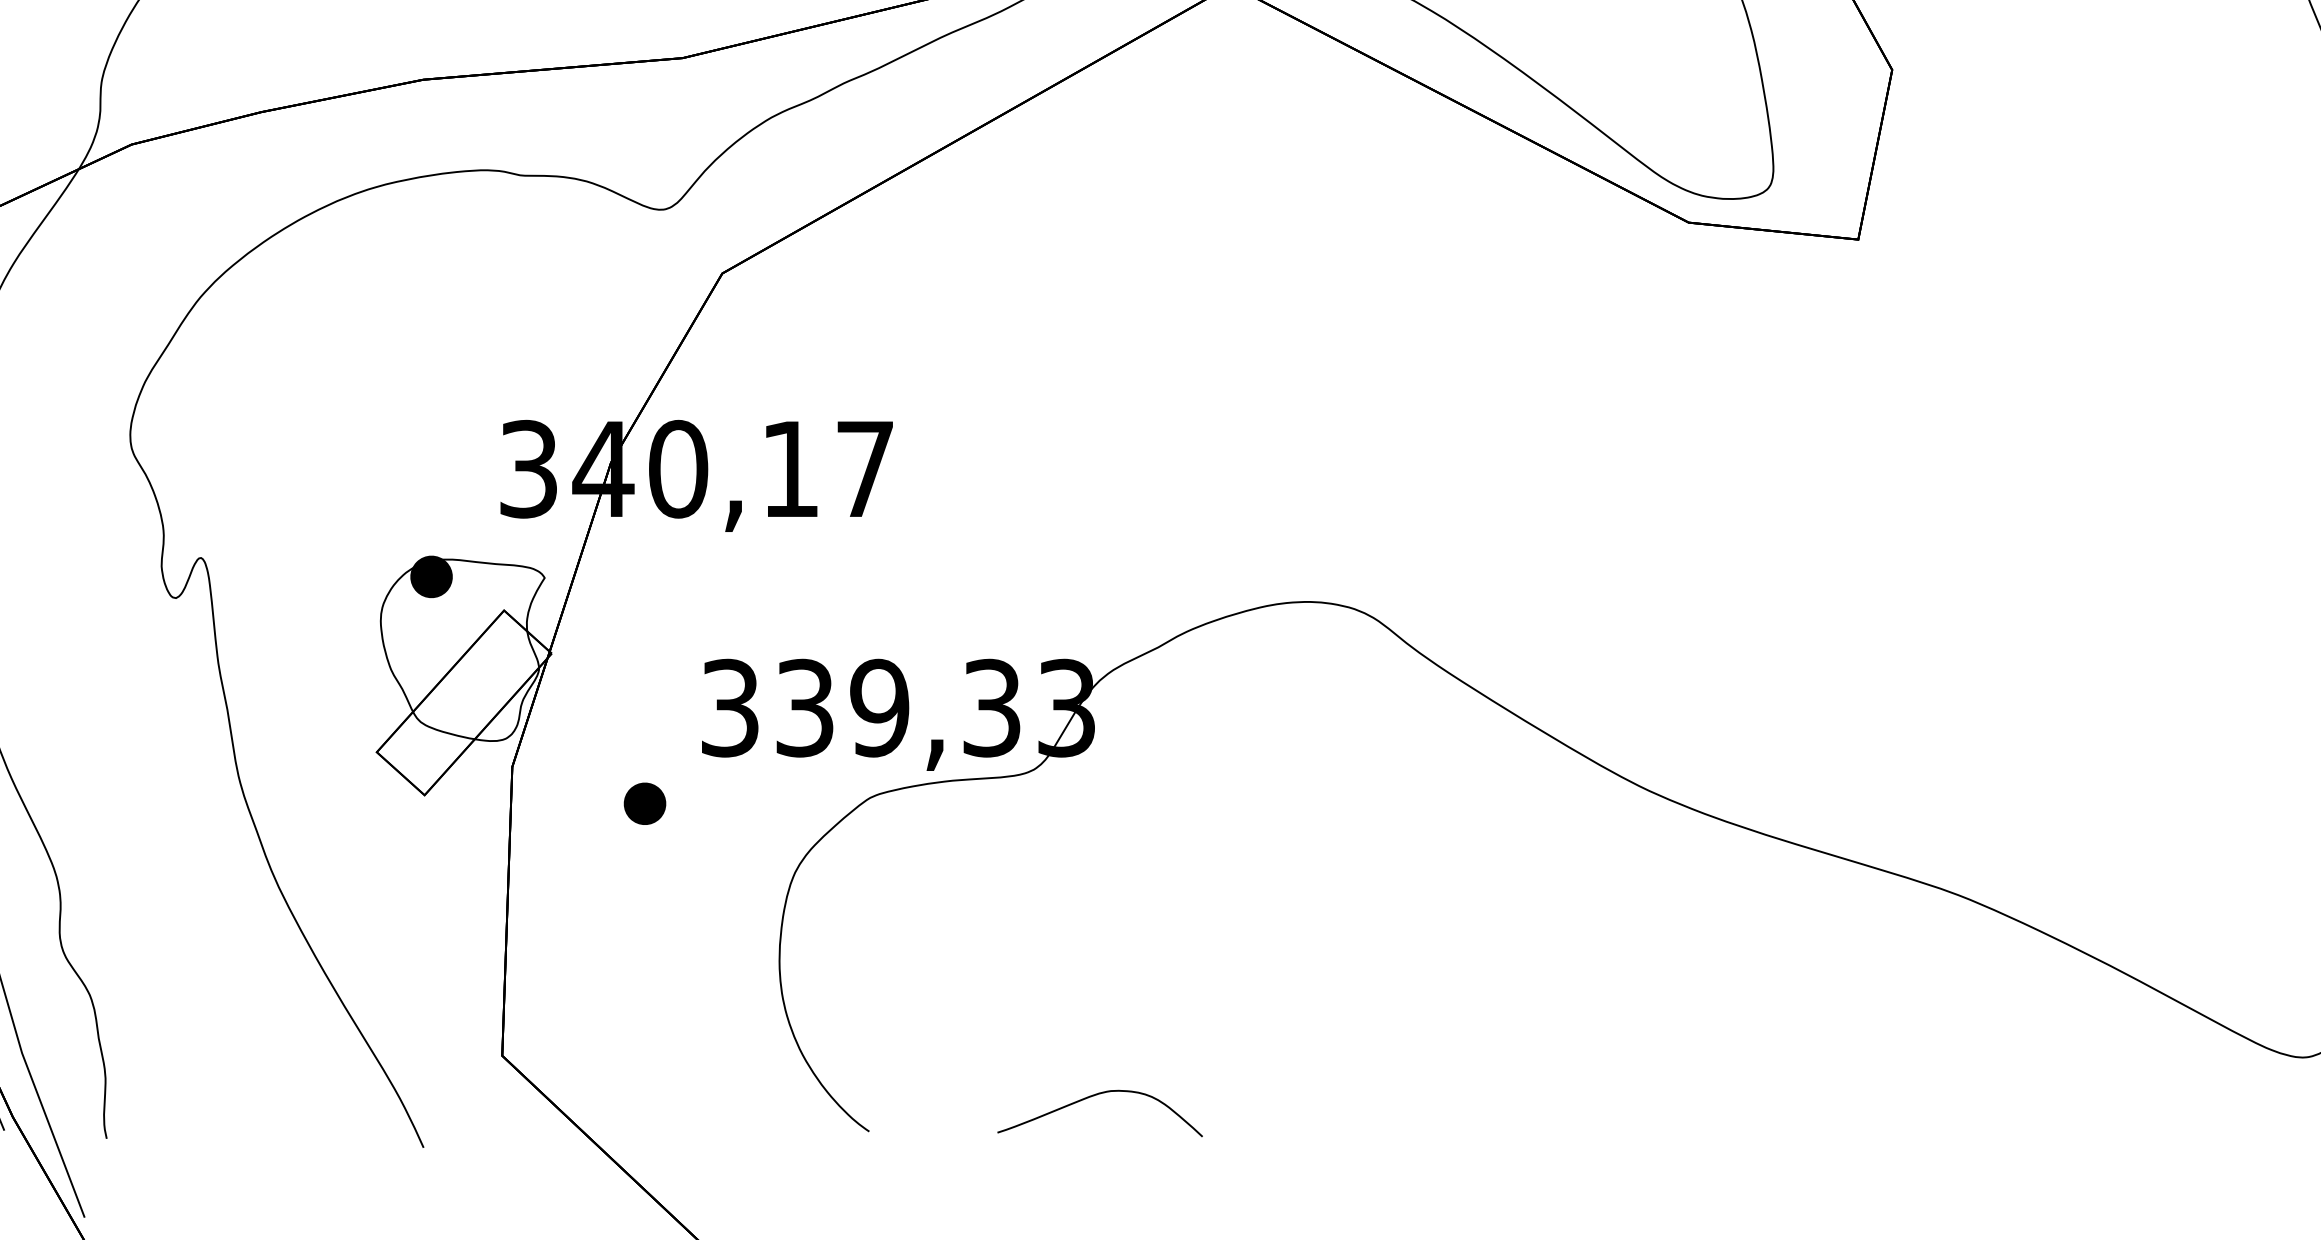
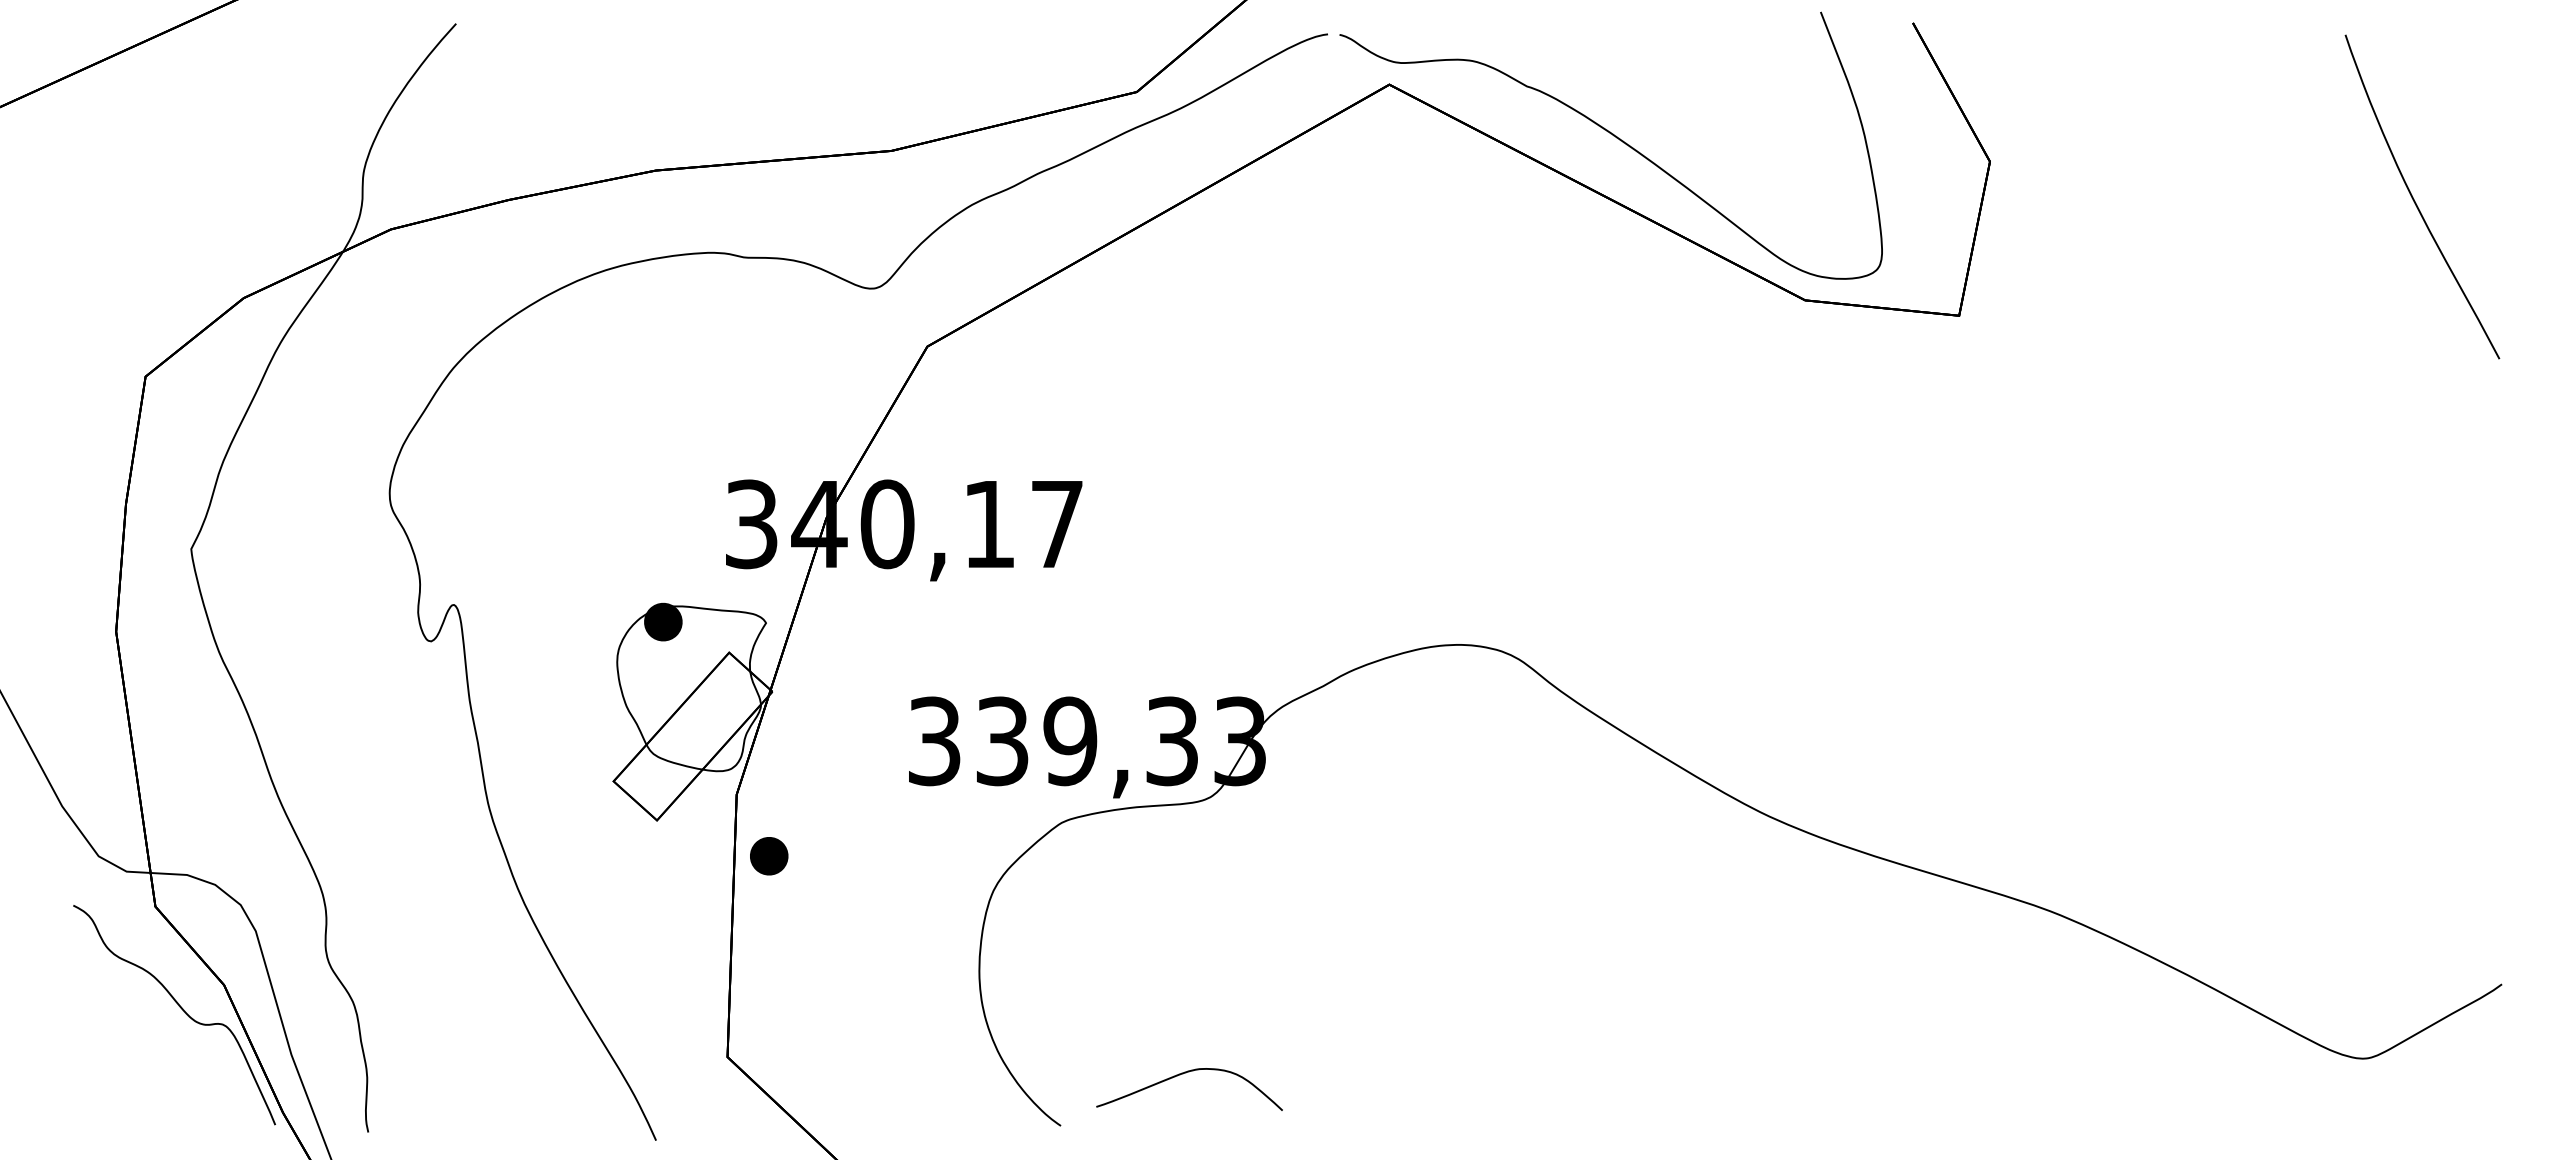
part: (645, 804) -> (769, 856), moved
curve: (1093, 1096) -> (1183, 1074), moved

